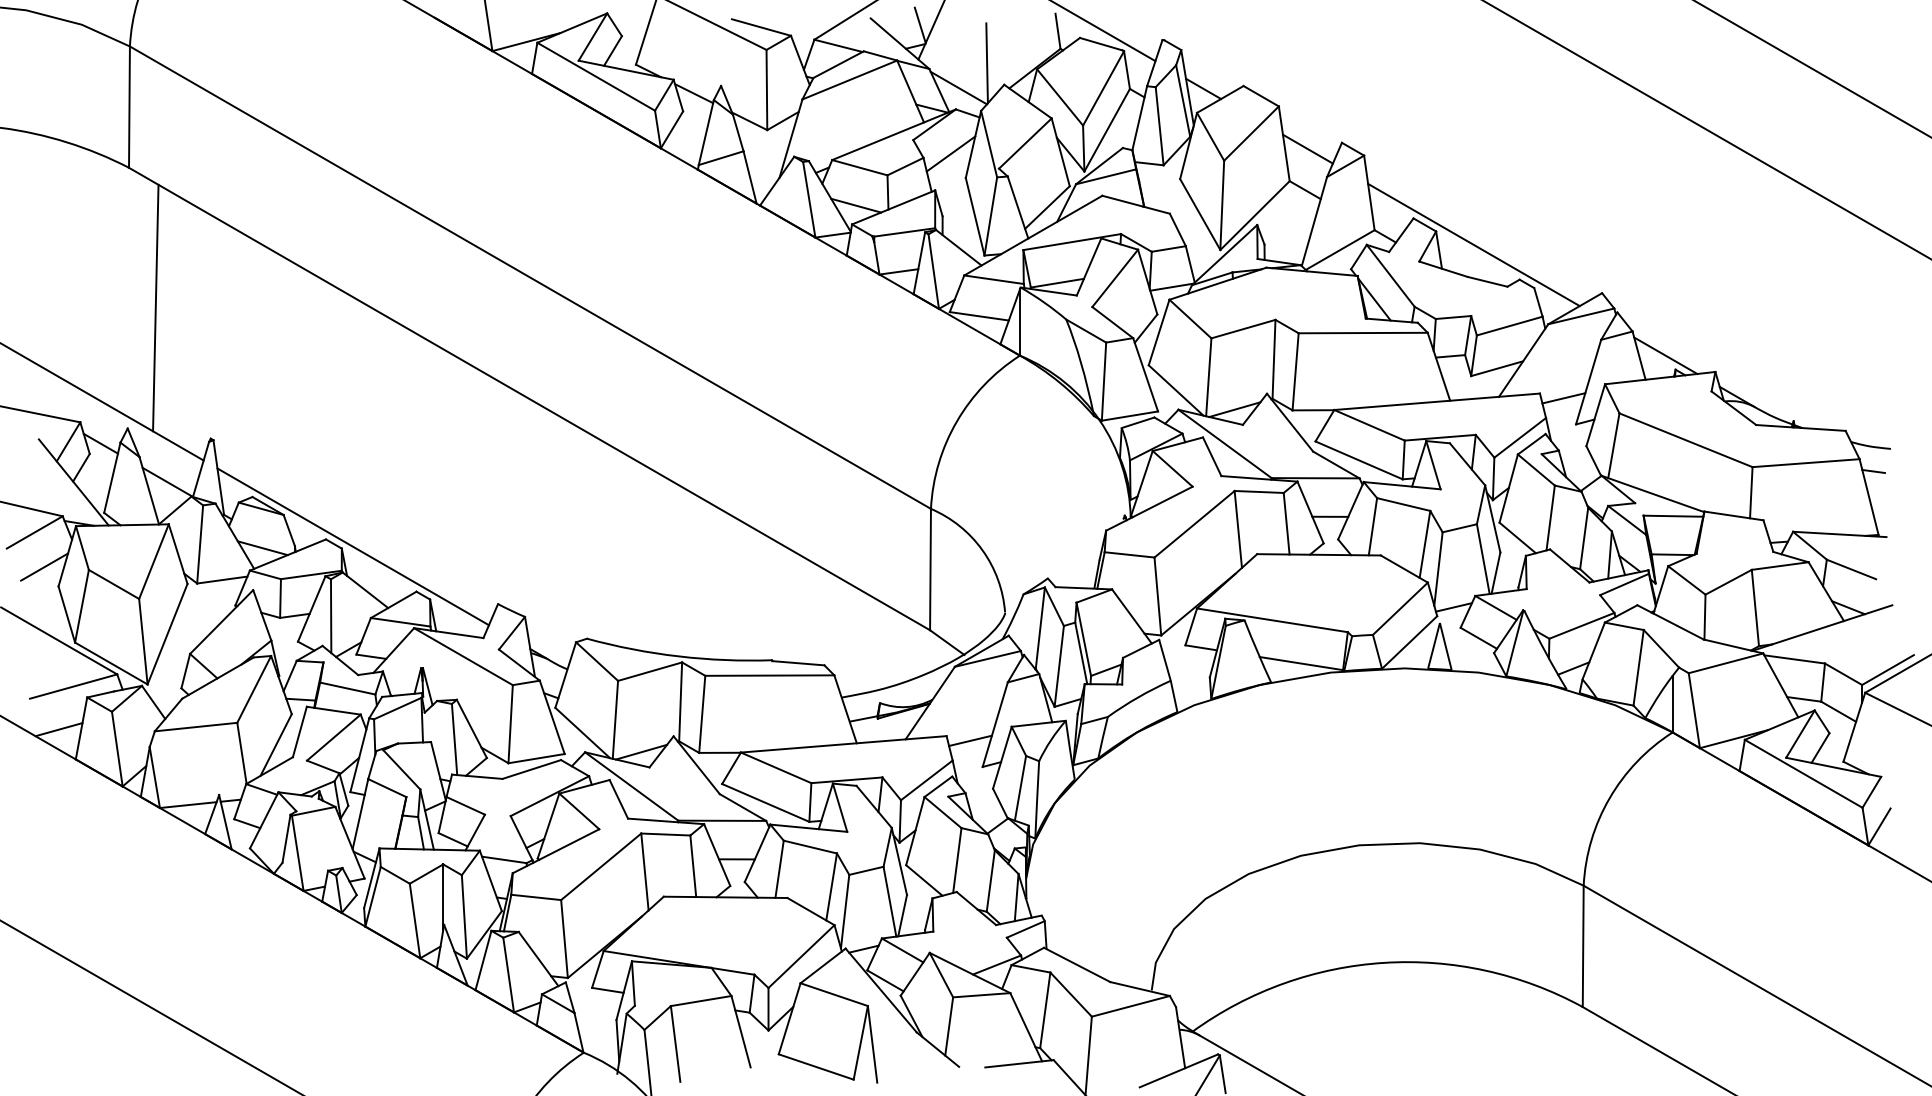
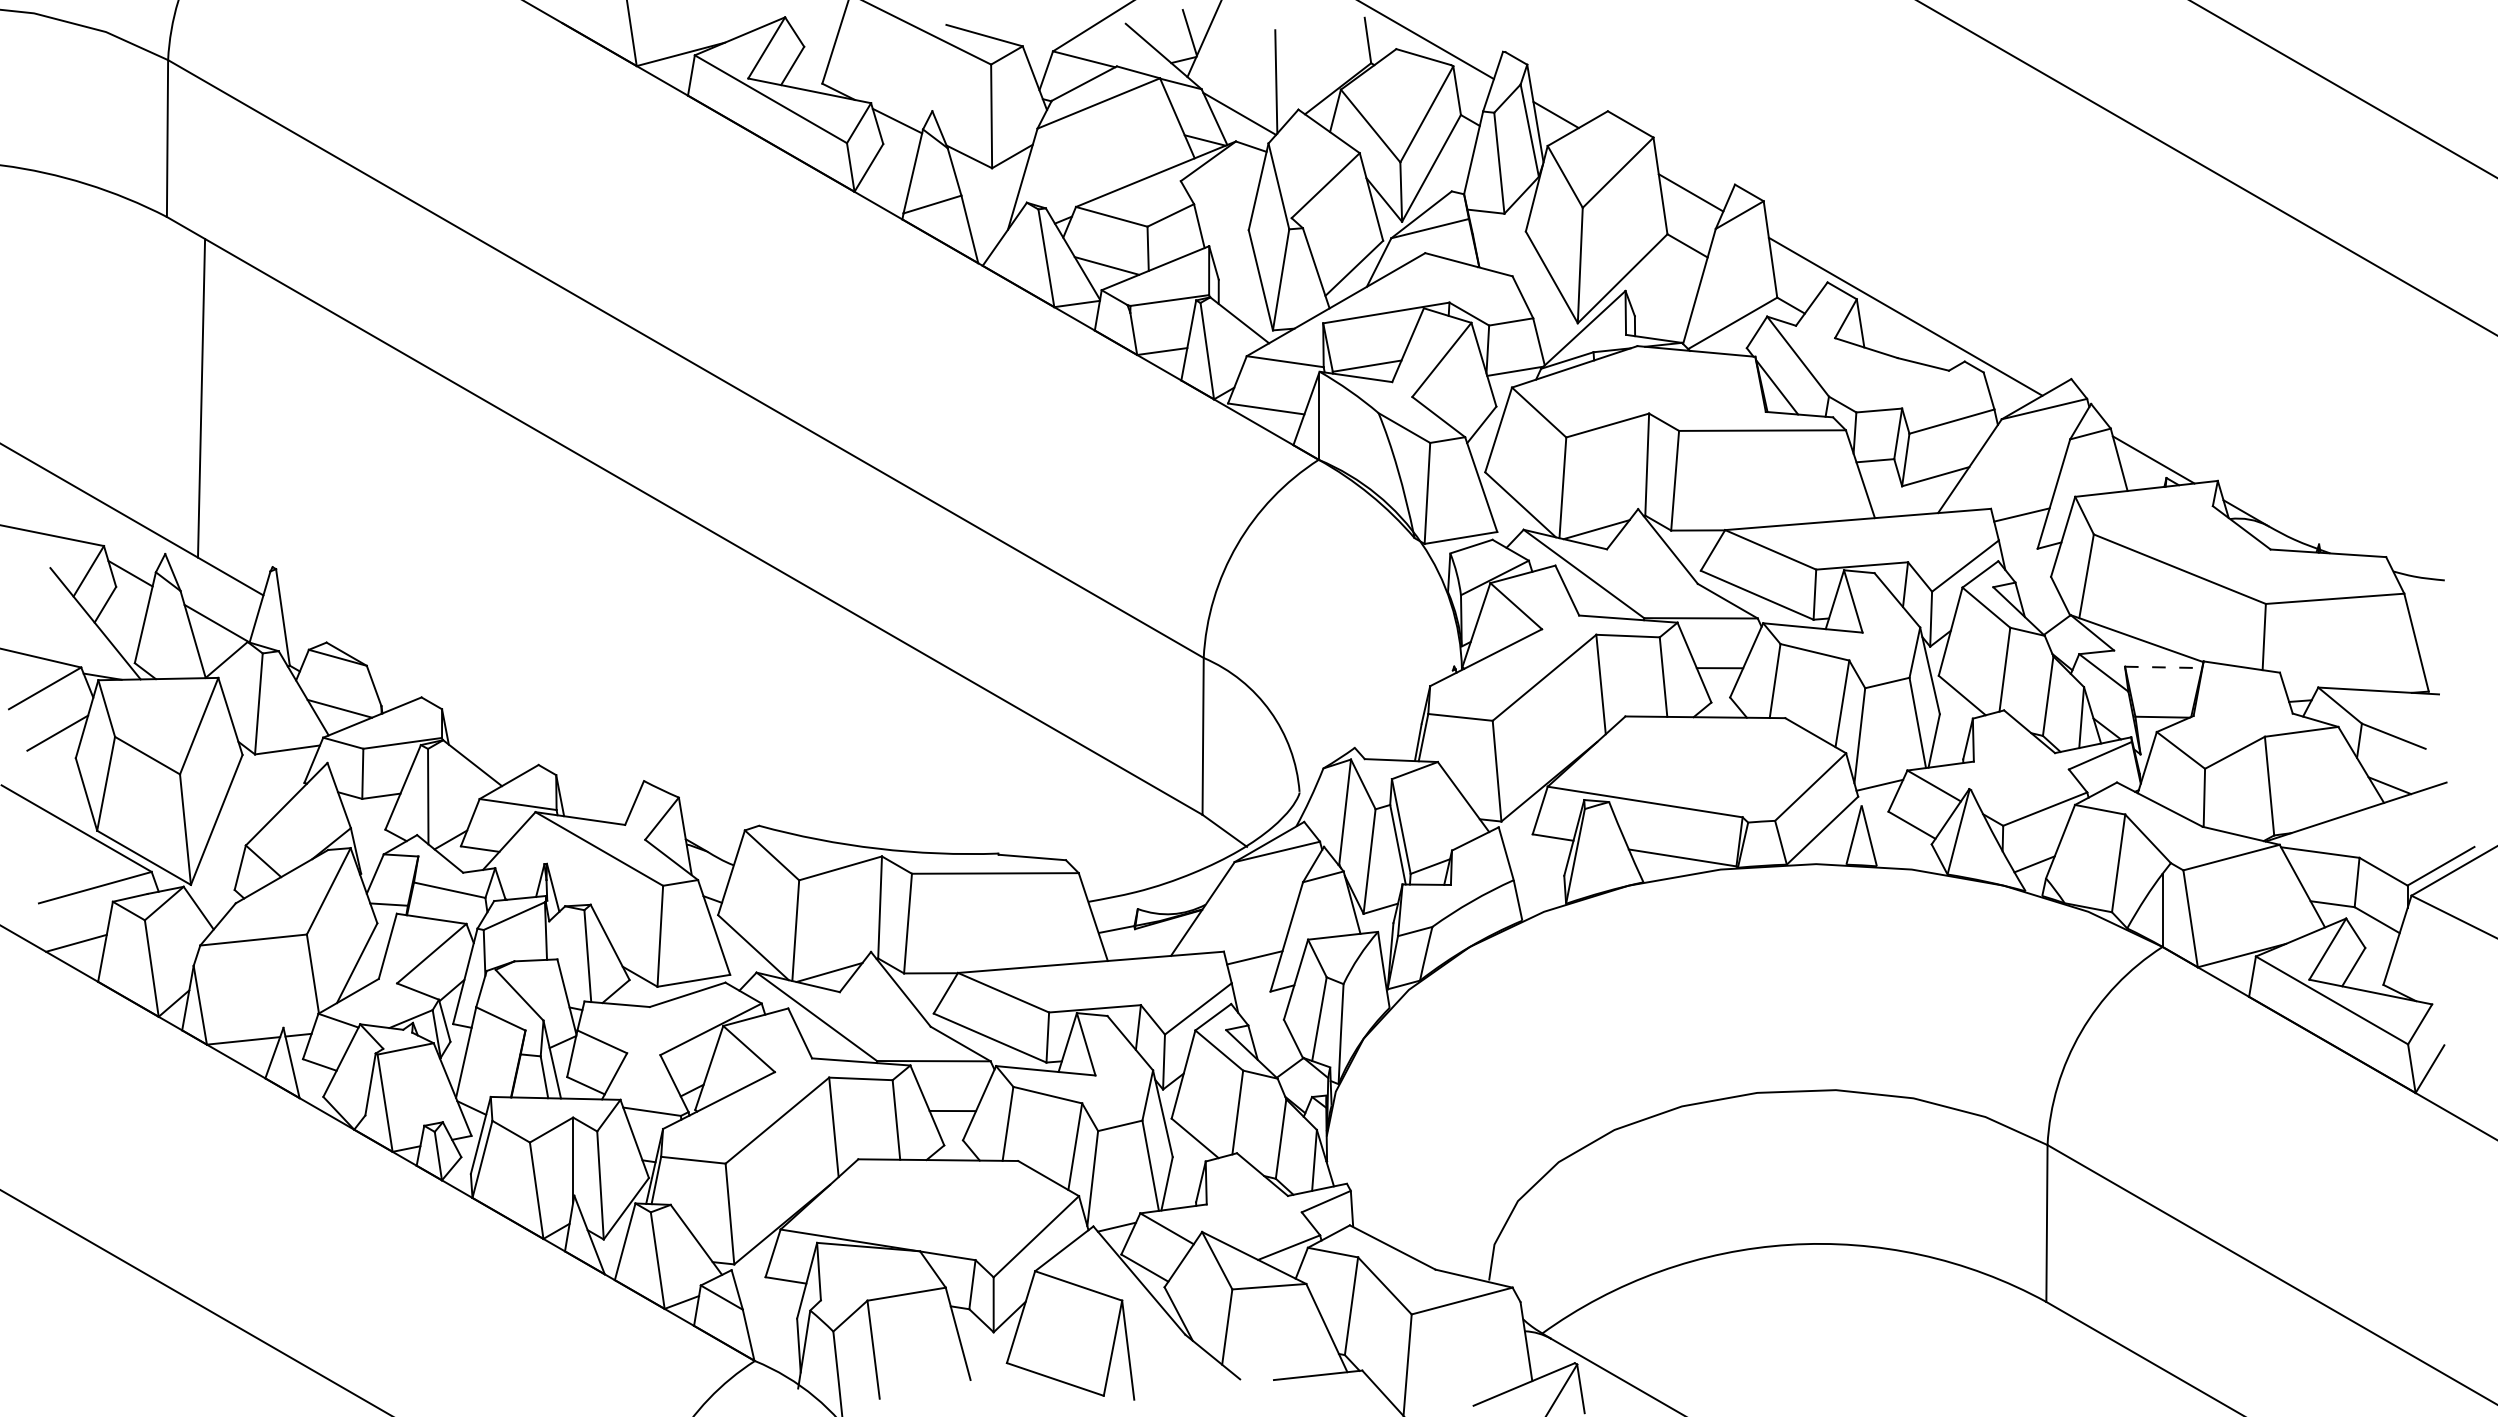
line: (950, 153) -> (1229, 198), removed
line: (1873, 471) -> (2422, 609), removed
line: (1673, 516) -> (2163, 667), solid -> dashed
line: (353, 546) -> (456, 706), removed

